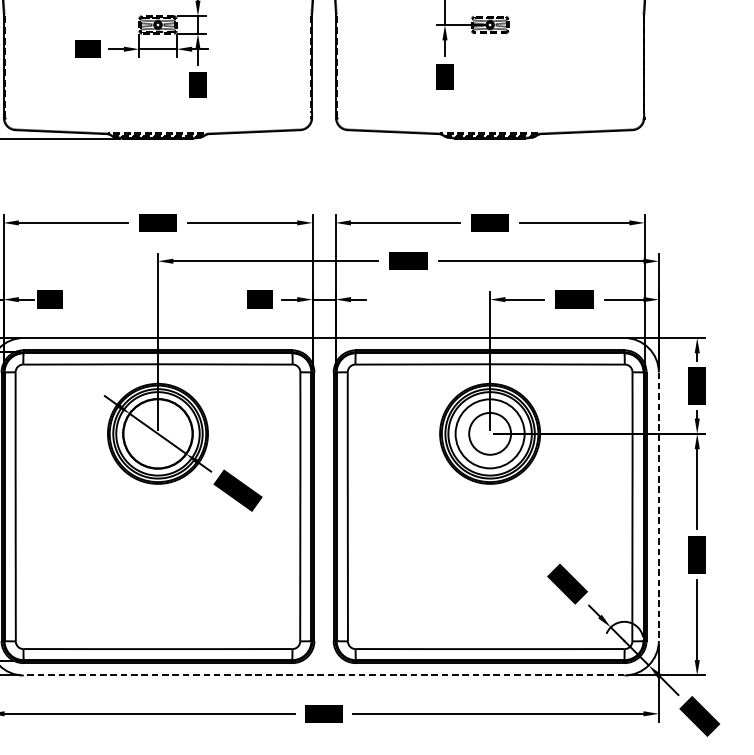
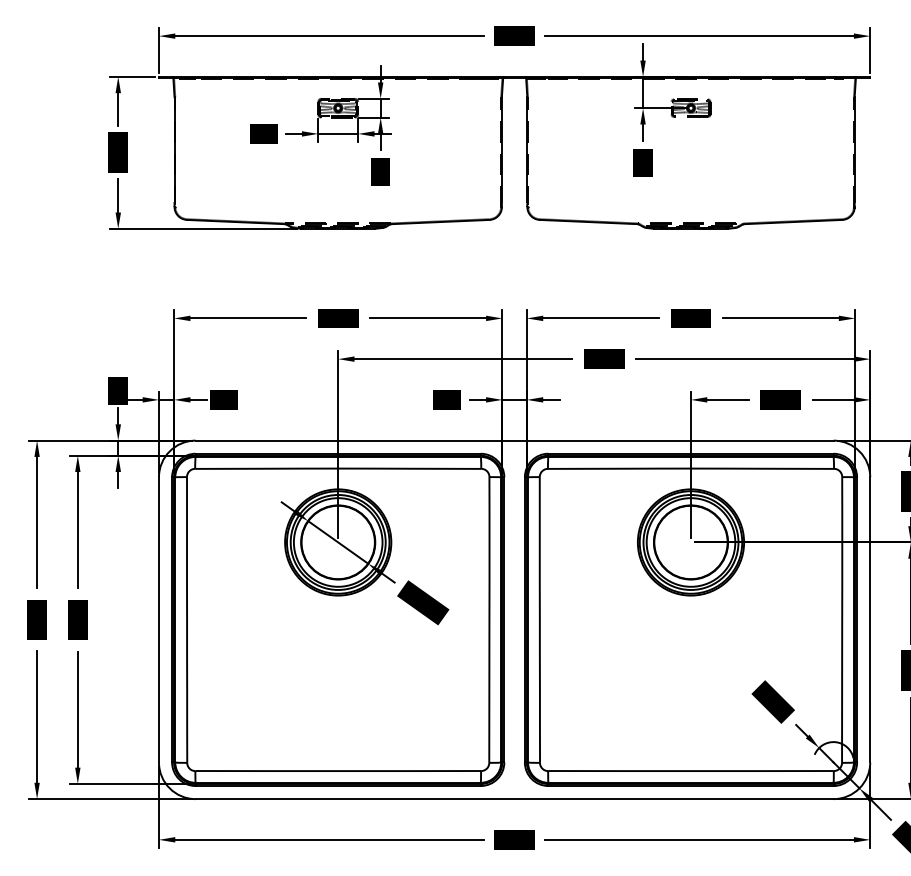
circle: (489, 433) -> (690, 542), size x1.67
line: (659, 506) -> (870, 619), dashed -> solid
line: (323, 675) -> (514, 799), dashed -> solid

